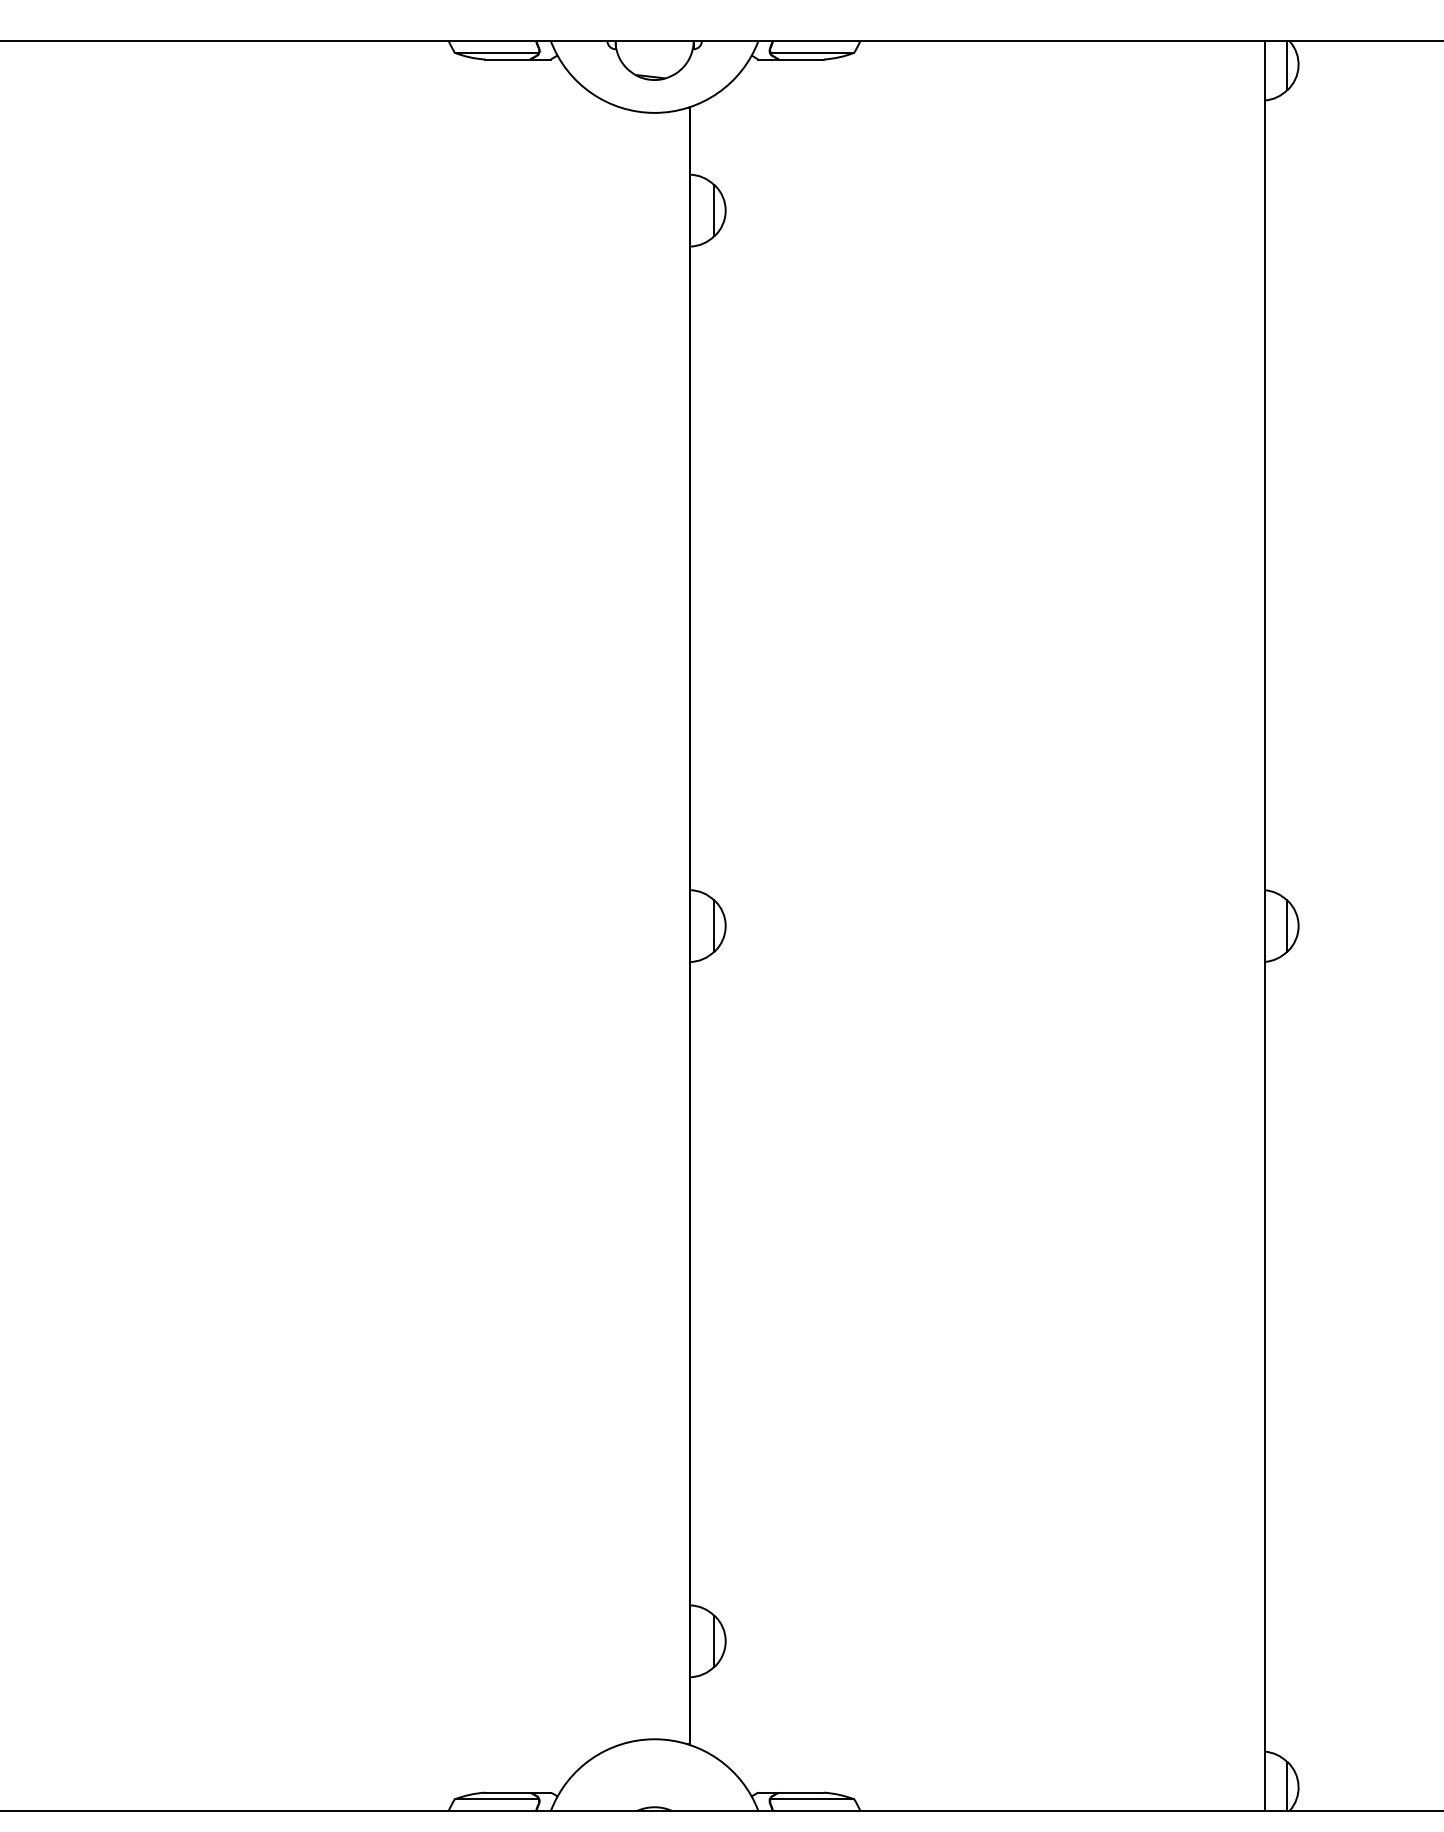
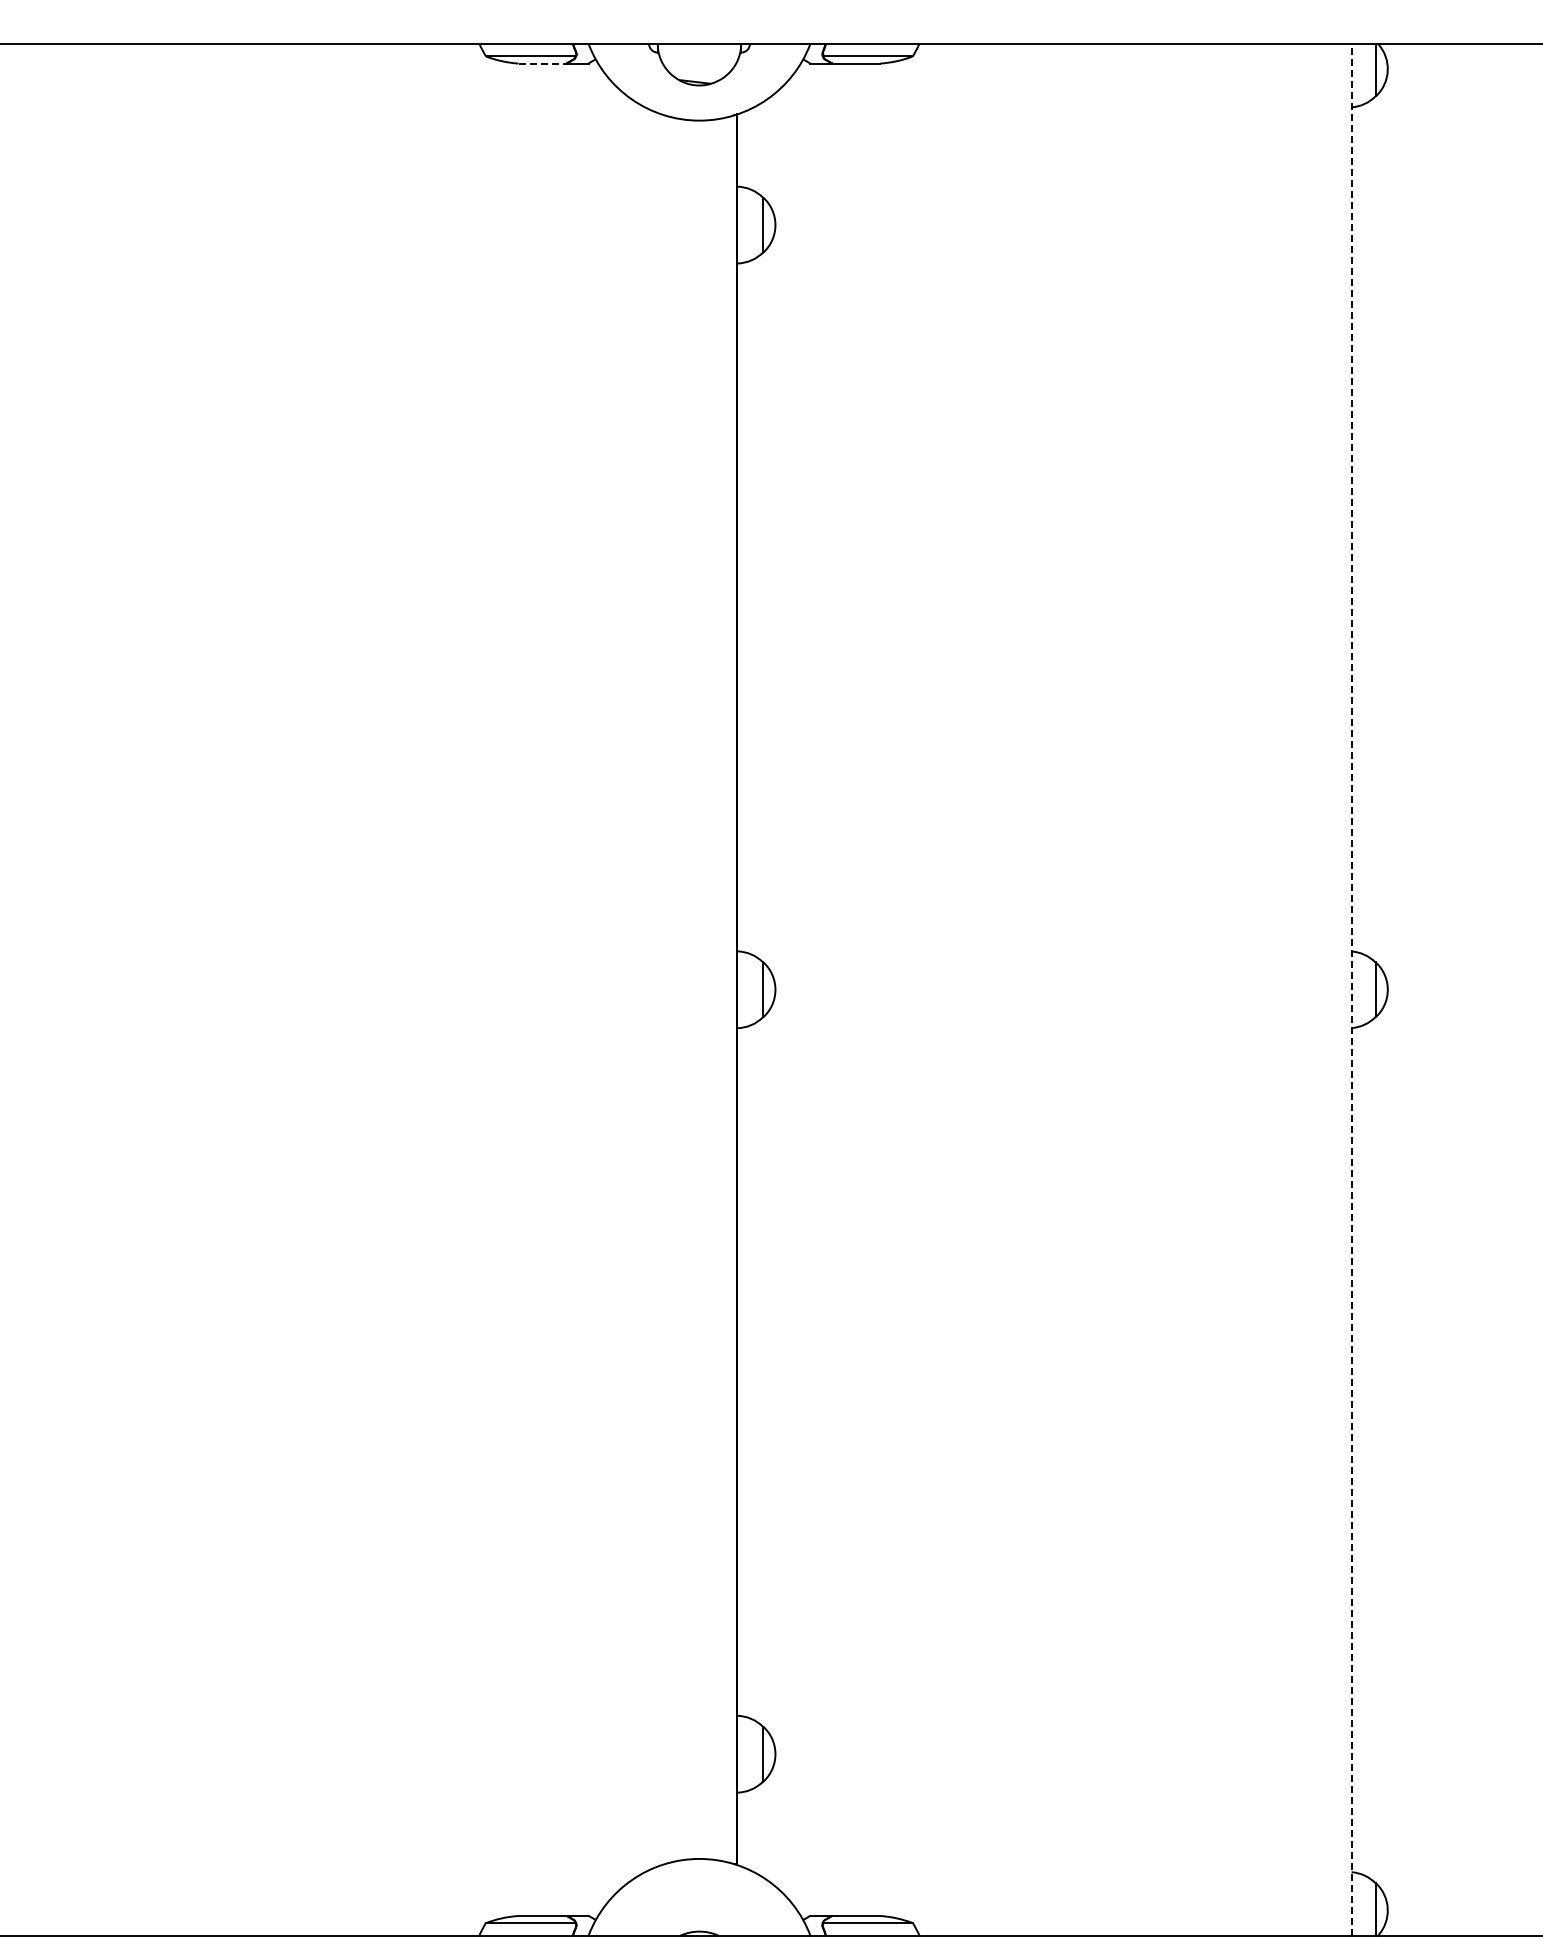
line: (508, 59) -> (543, 63), solid -> dashed
line: (1264, 925) -> (1351, 989), solid -> dashed

